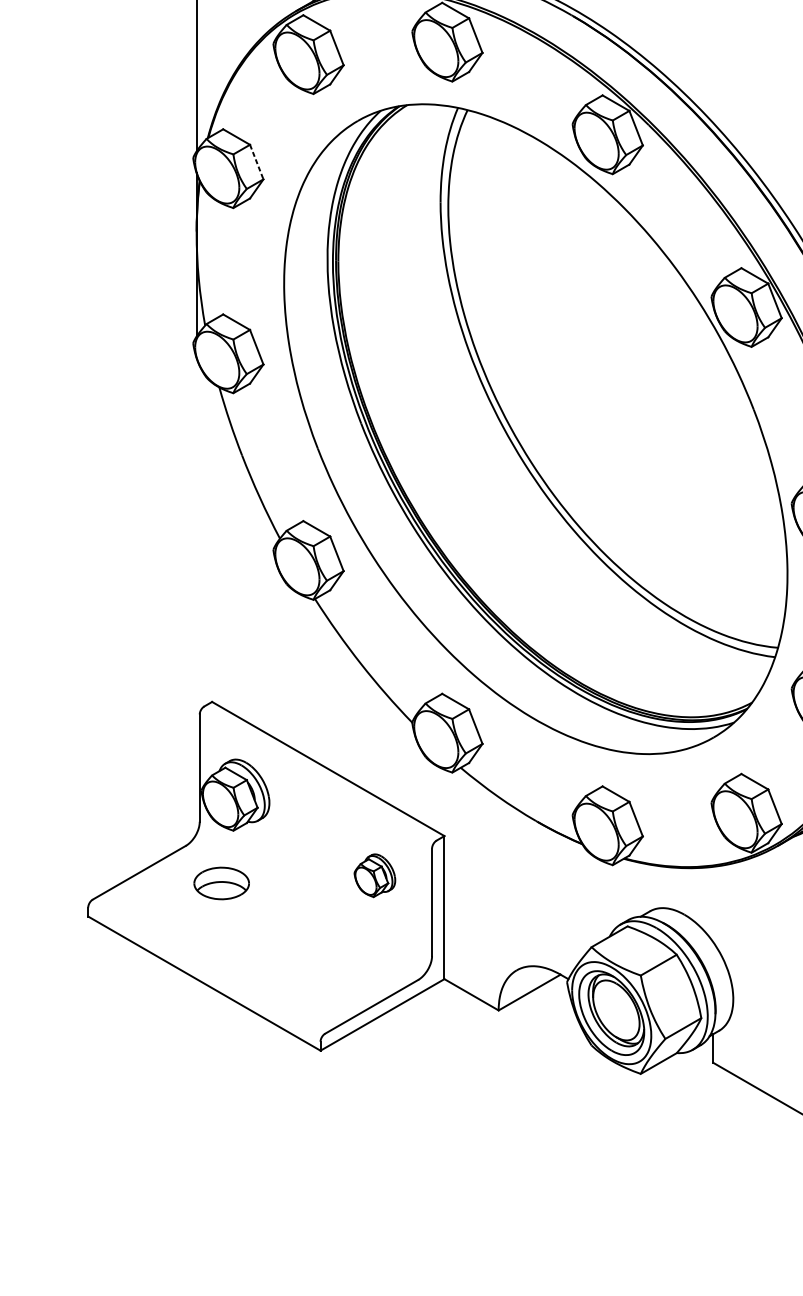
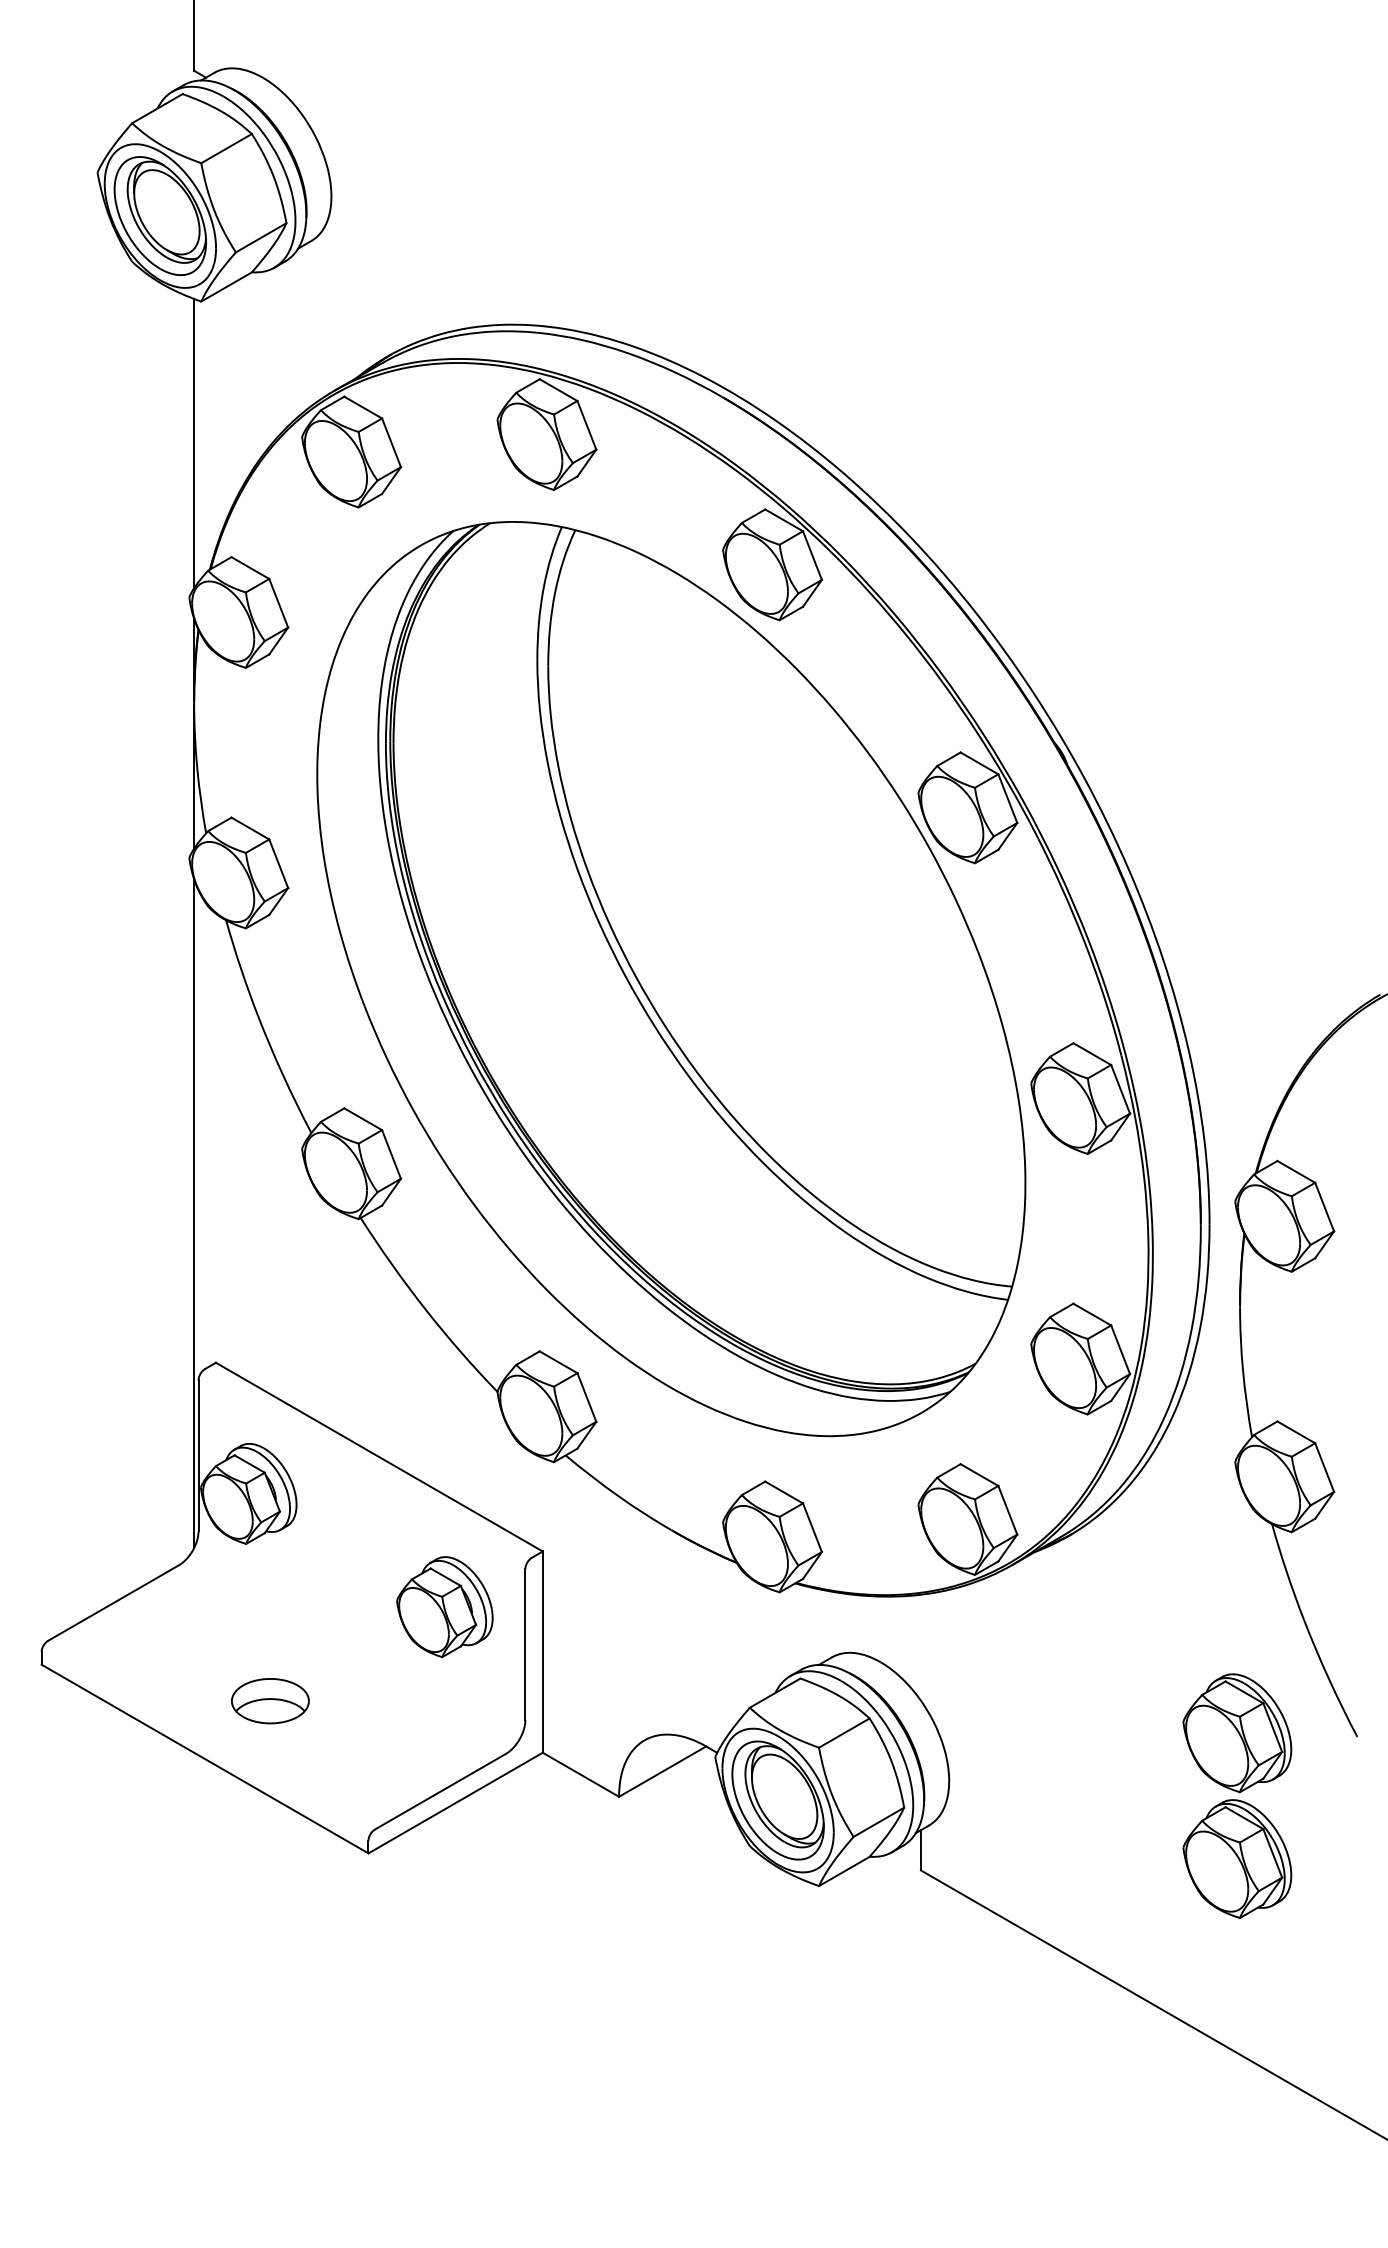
line: (256, 162) -> (278, 603), dashed -> solid
line: (196, 595) -> (194, 1213), added
part: (374, 875) -> (444, 1607), size x1.67
part: (221, 883) -> (270, 1701), moved

